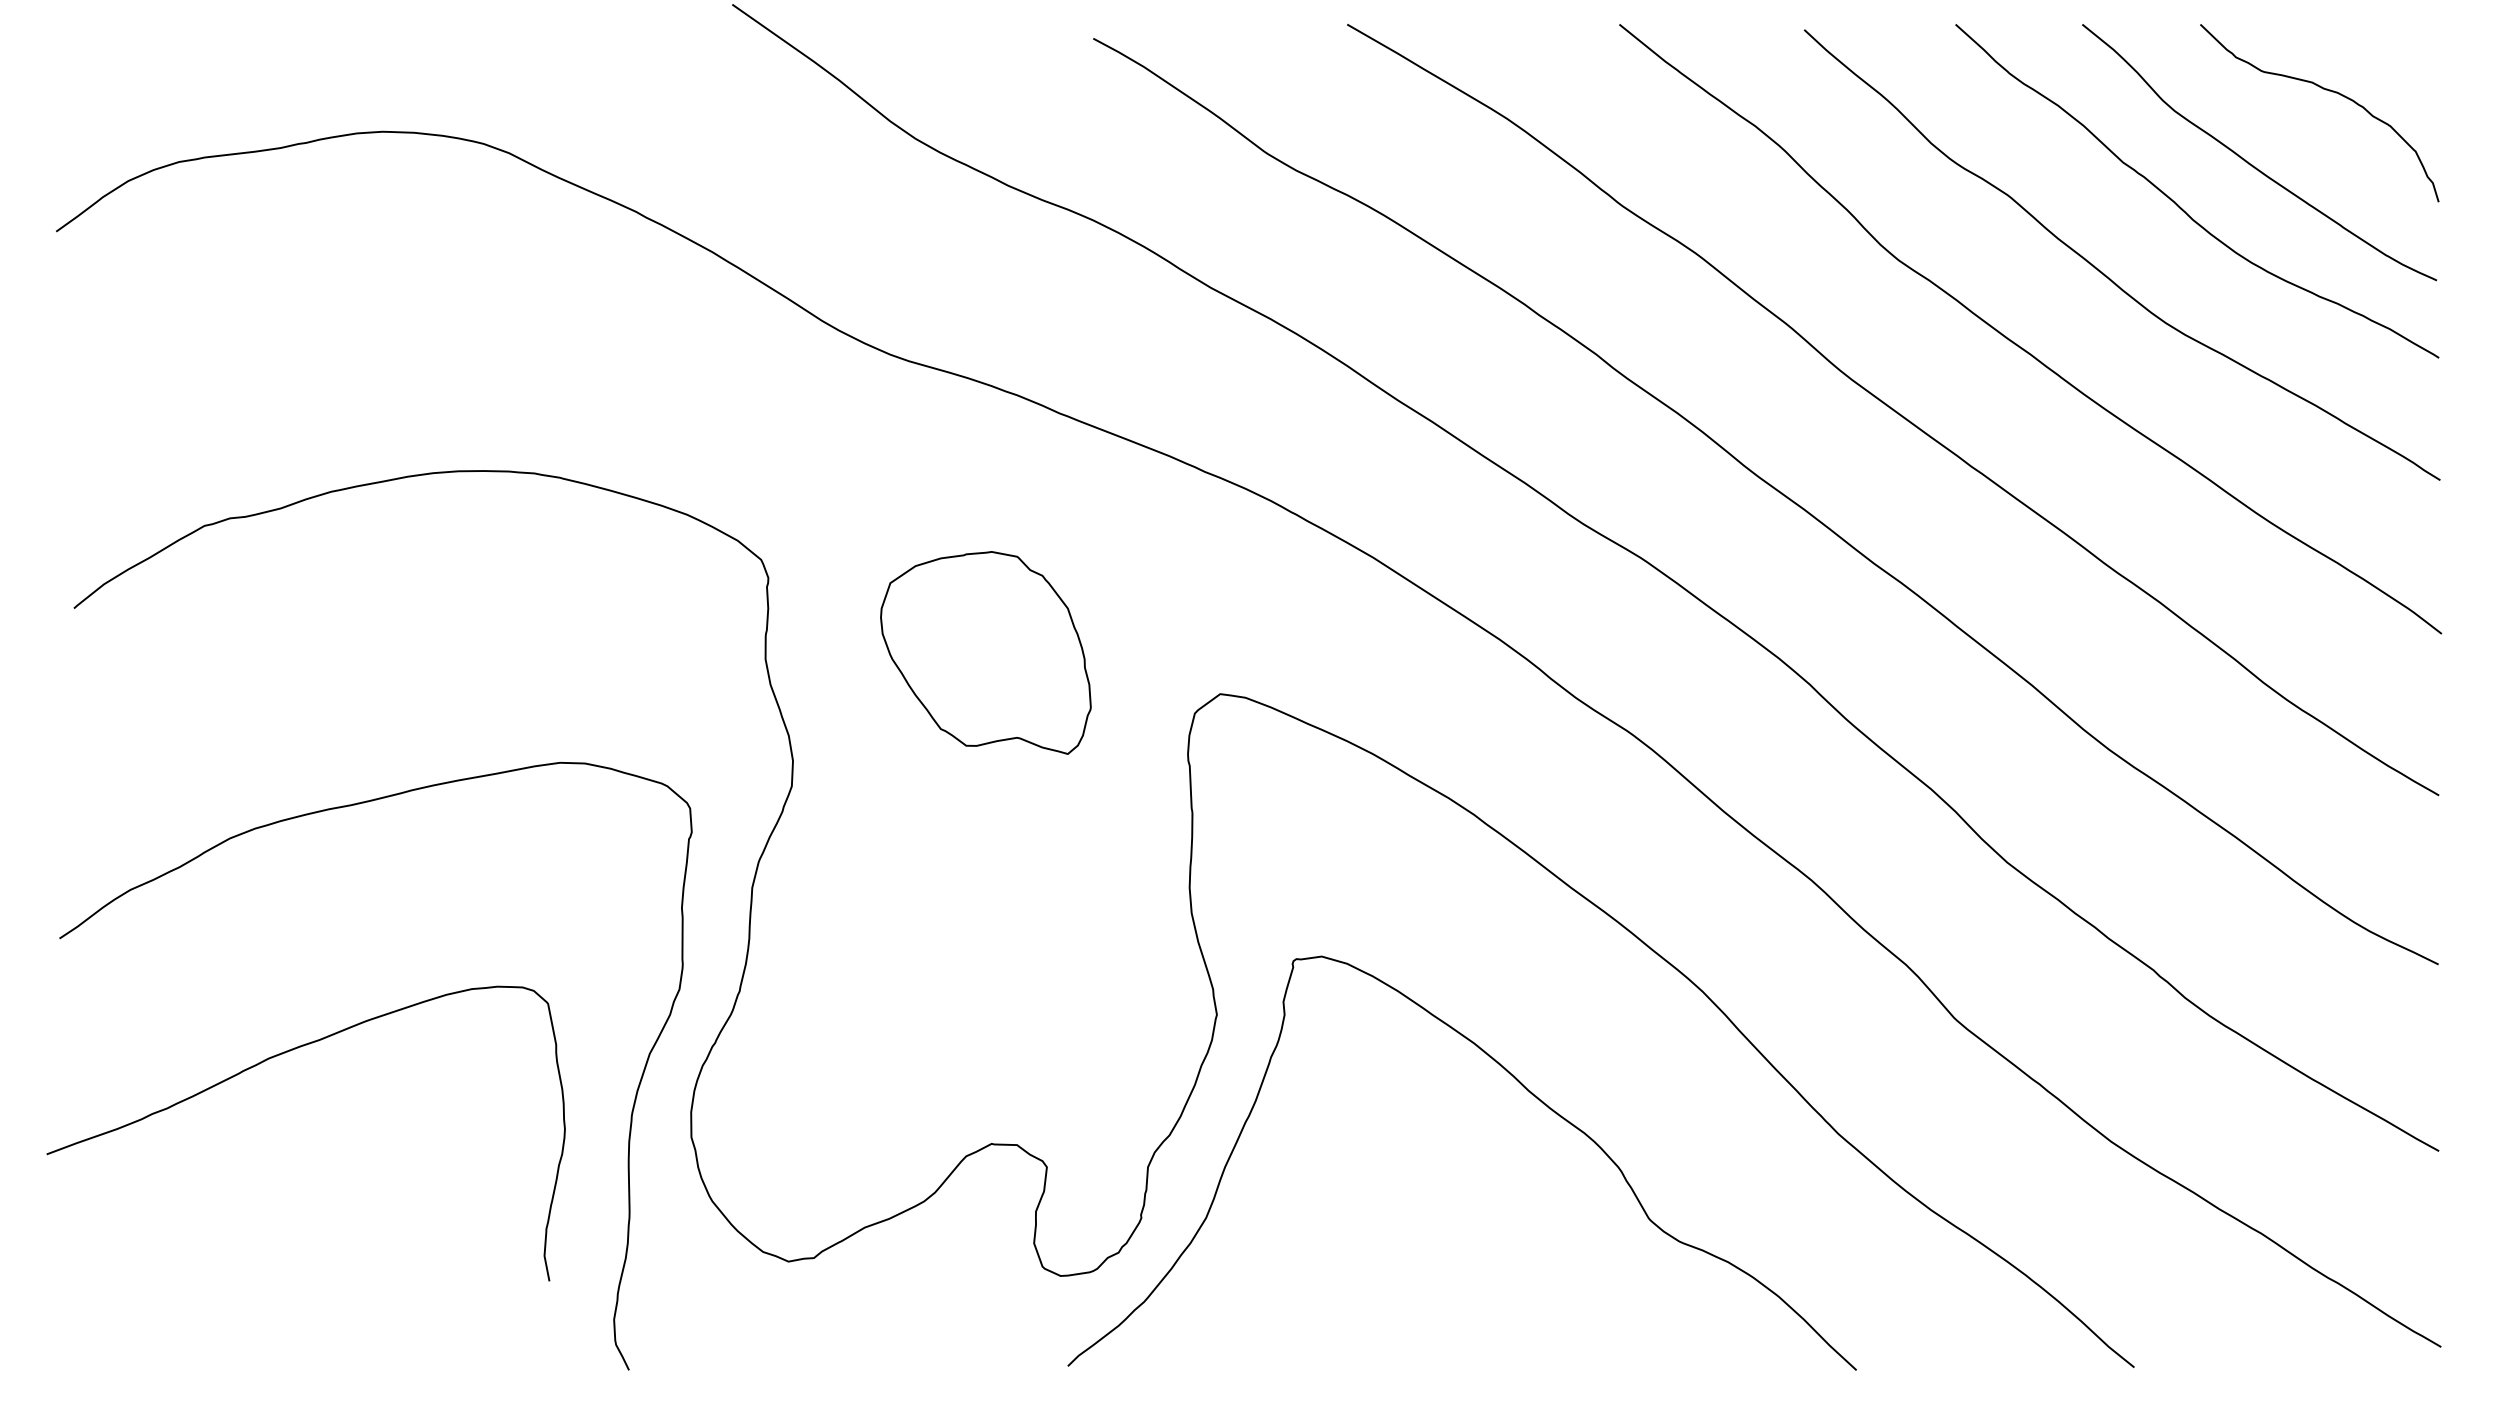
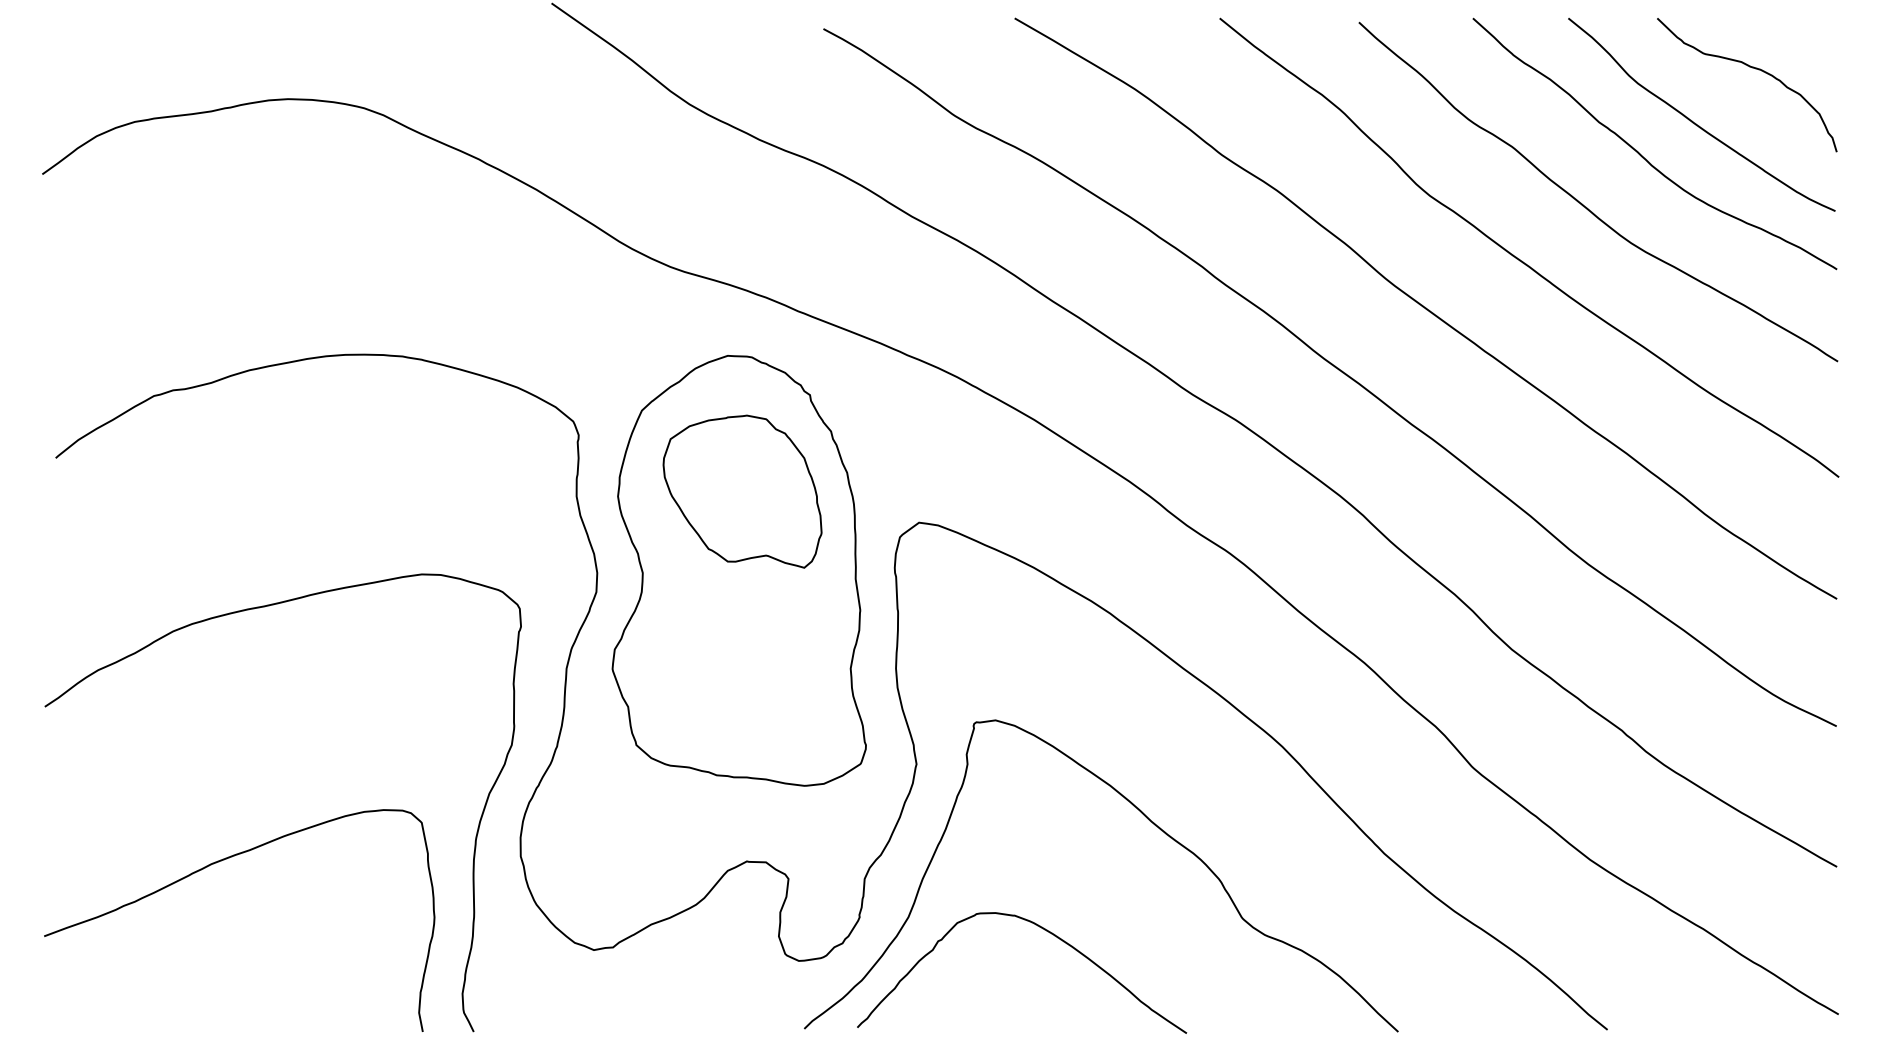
part: (980, 757) -> (738, 570), added
curve: (279, 1056) -> (219, 862), moved
curve: (1386, 1235) -> (1044, 930), added

